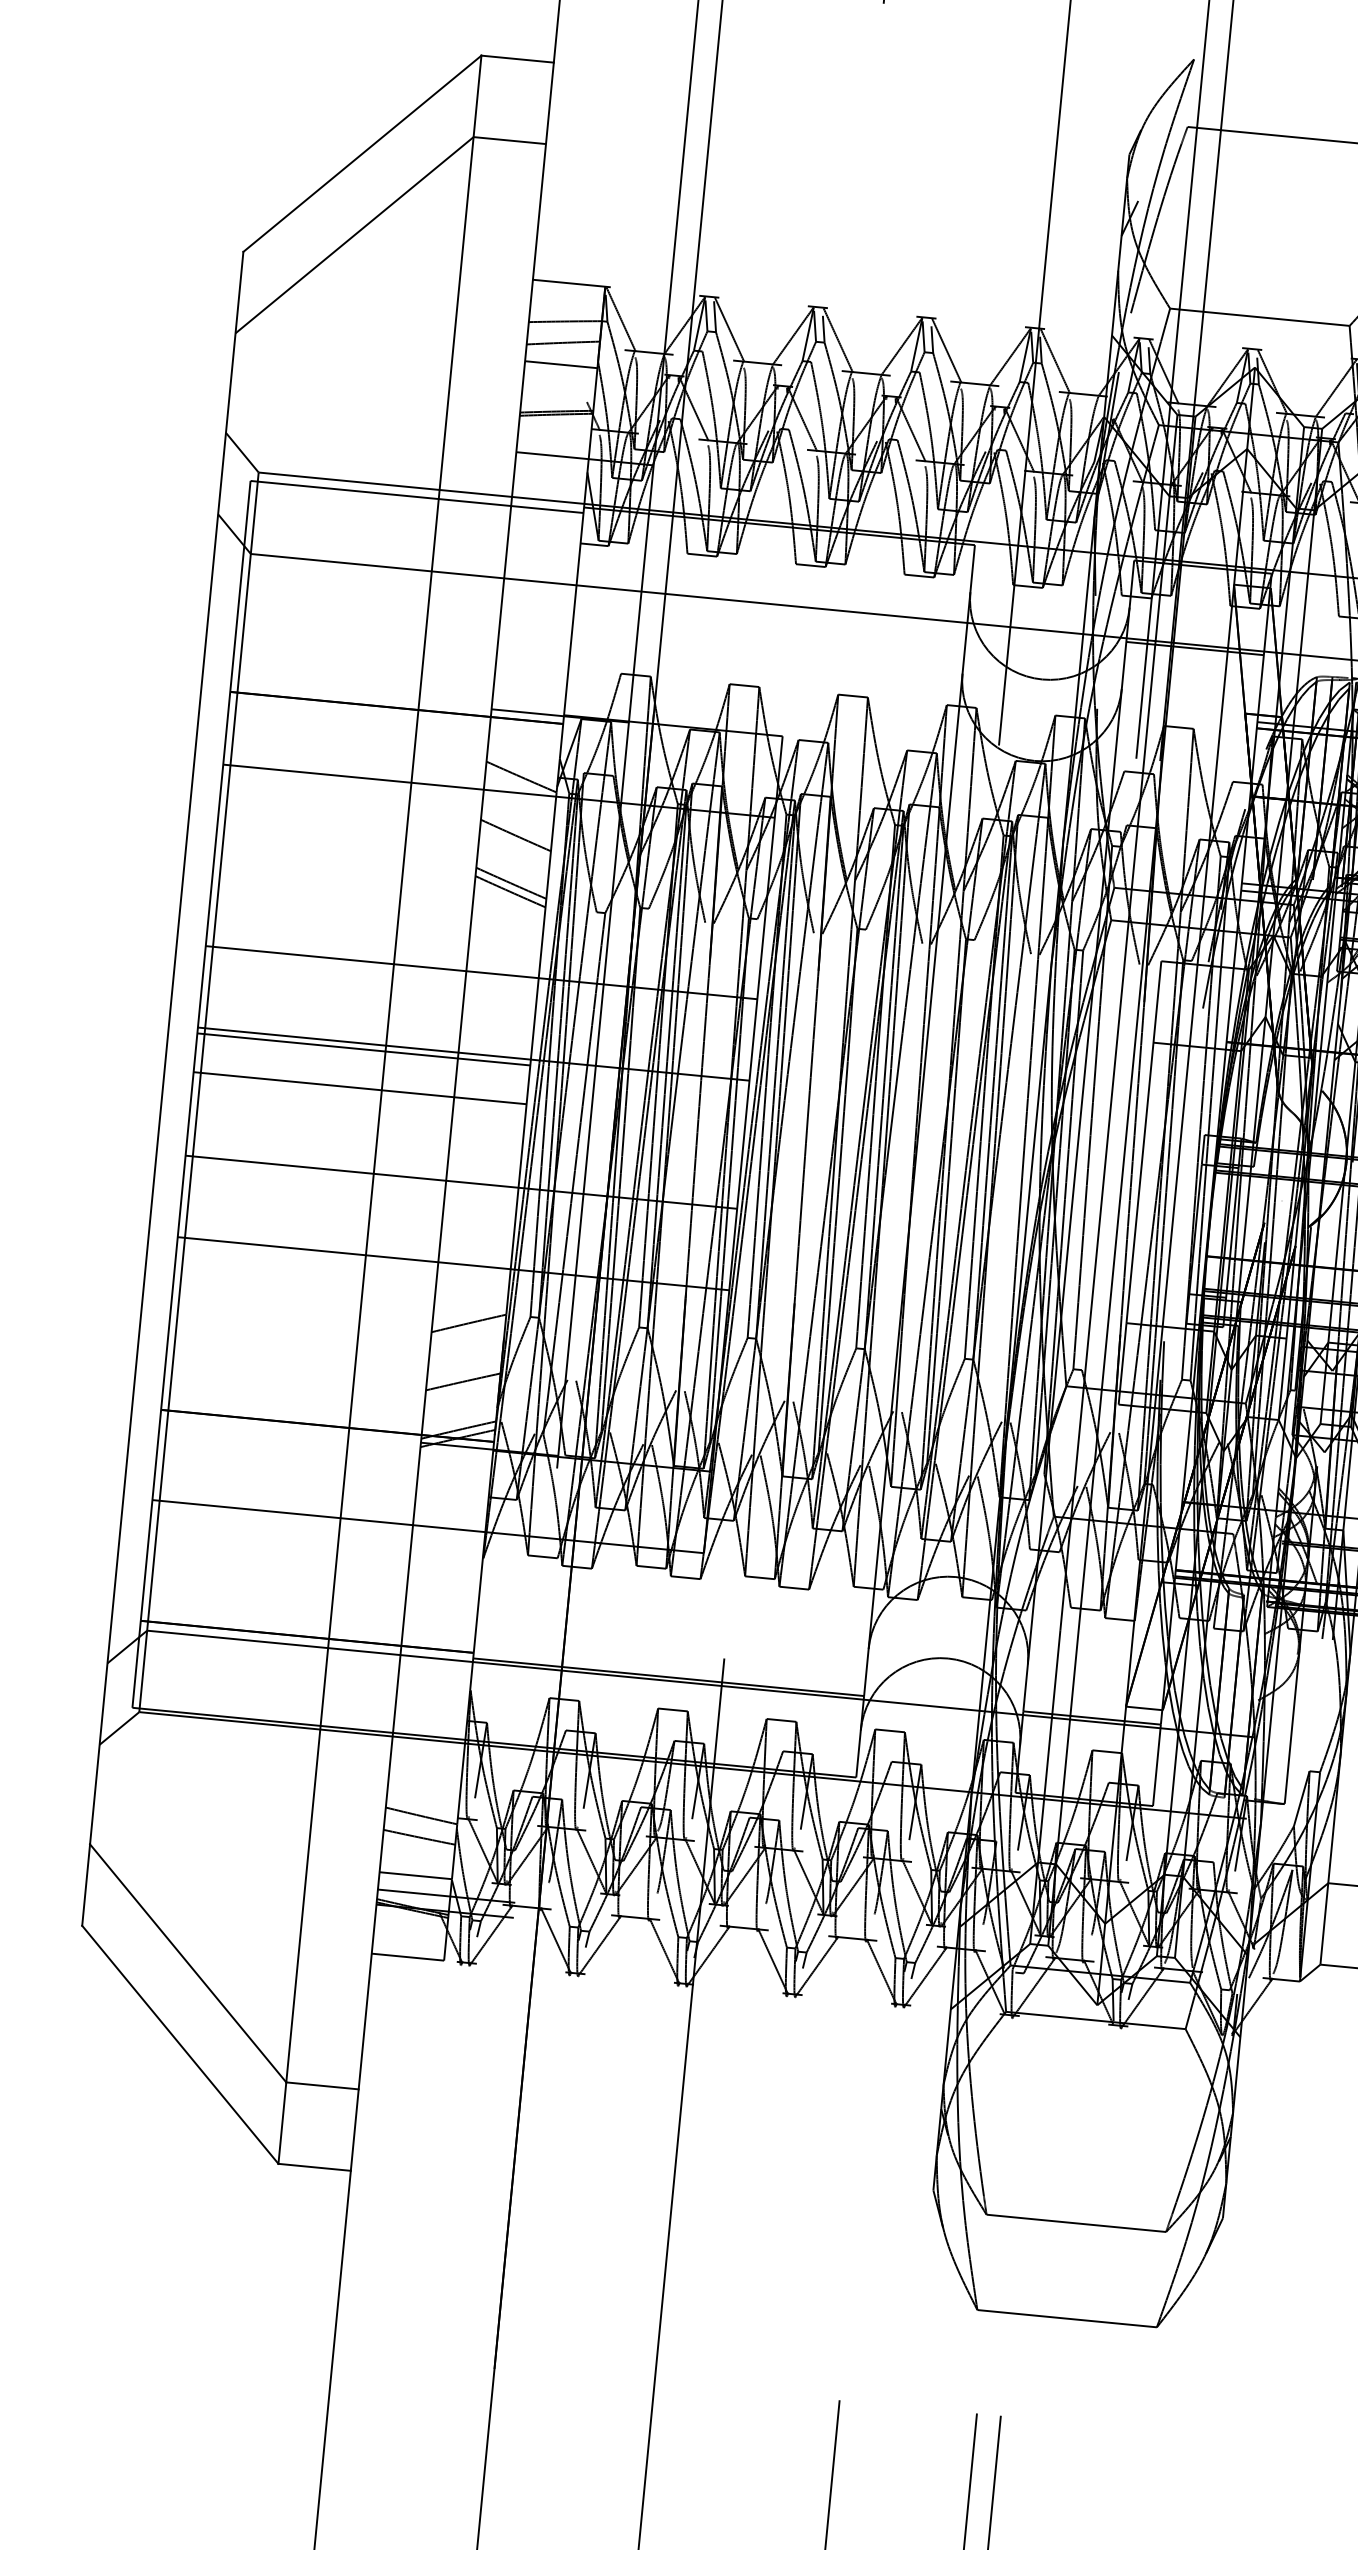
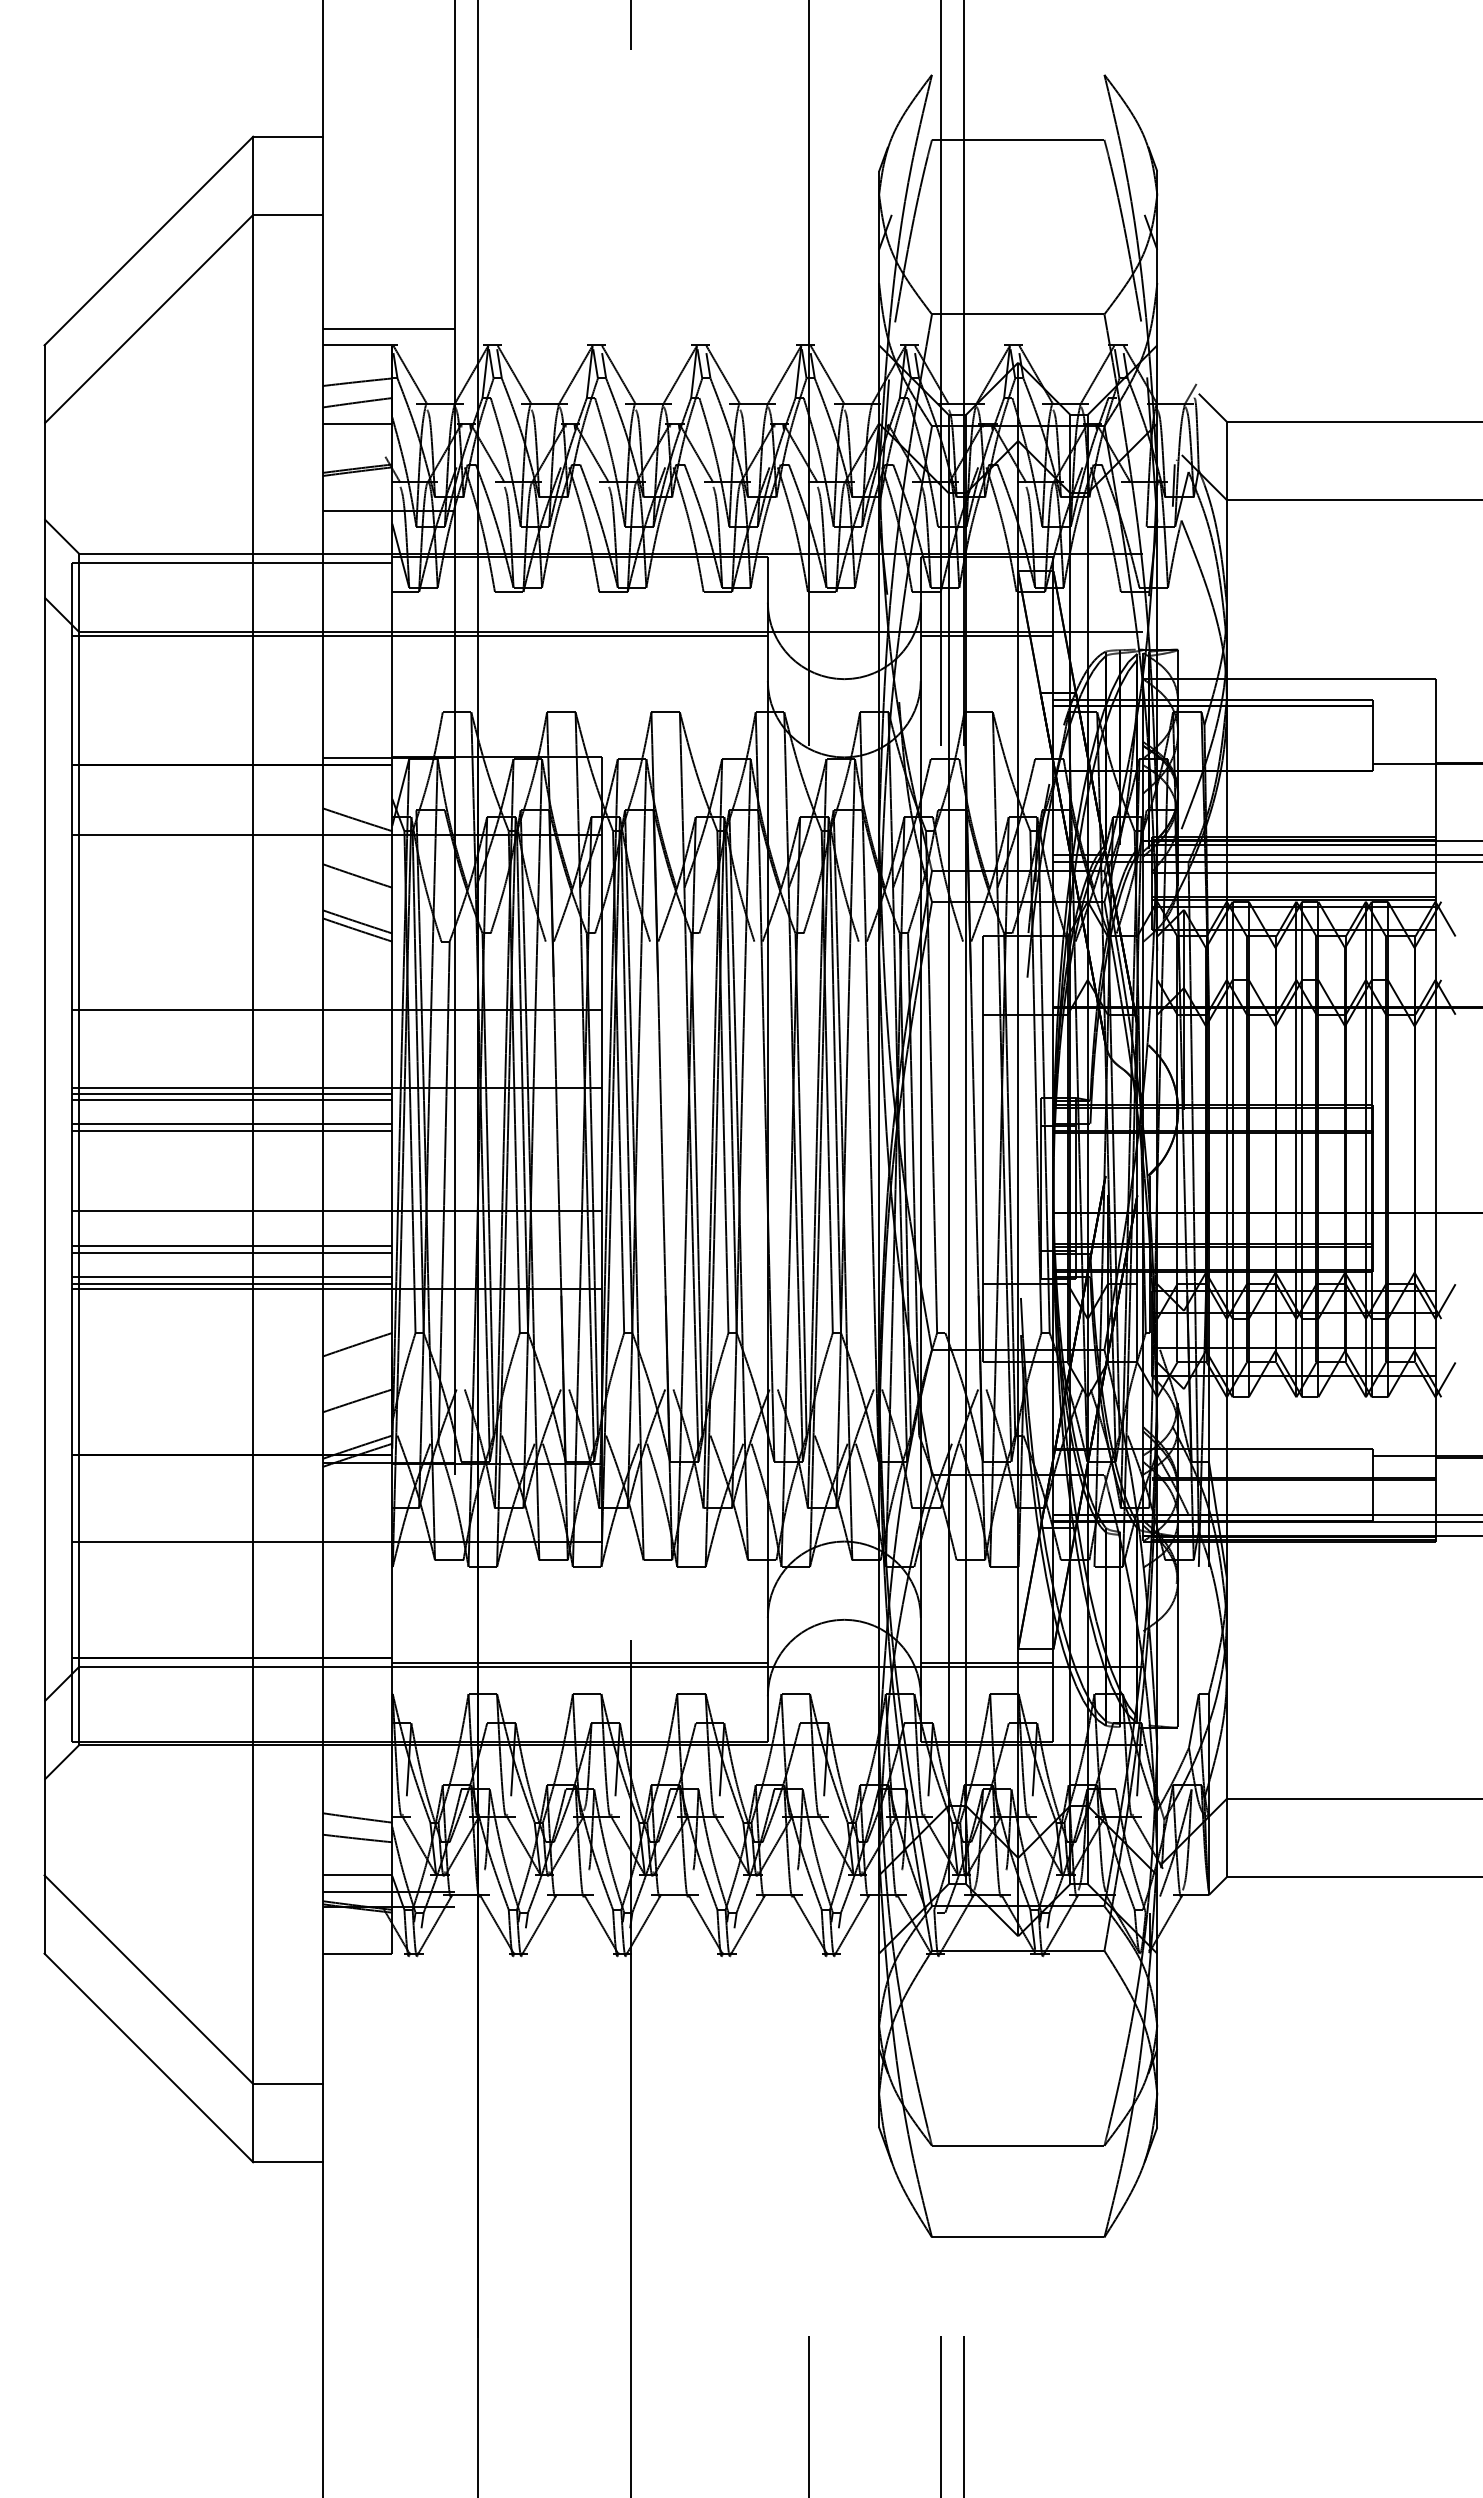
line: (603, 268) -> (388, 328), added
line: (604, 591) -> (419, 635), added
line: (363, 1056) -> (232, 1100), added
line: (361, 1080) -> (232, 1123), added
line: (348, 1208) -> (232, 1246), added
line: (348, 1215) -> (232, 1253), added
line: (345, 1239) -> (232, 1276), added
line: (344, 1247) -> (232, 1283), added

